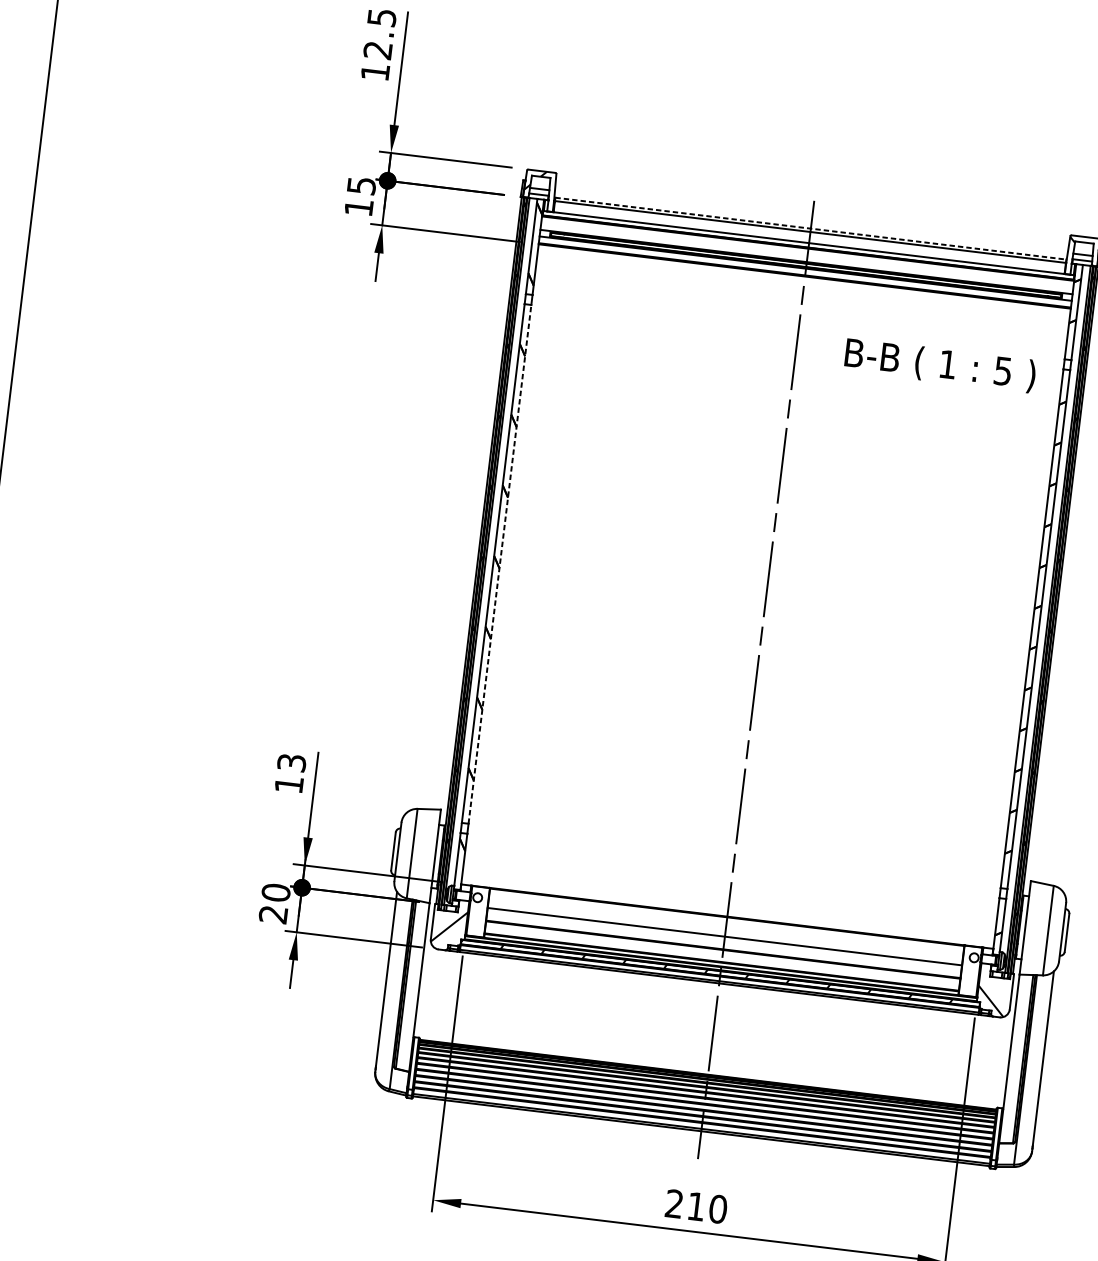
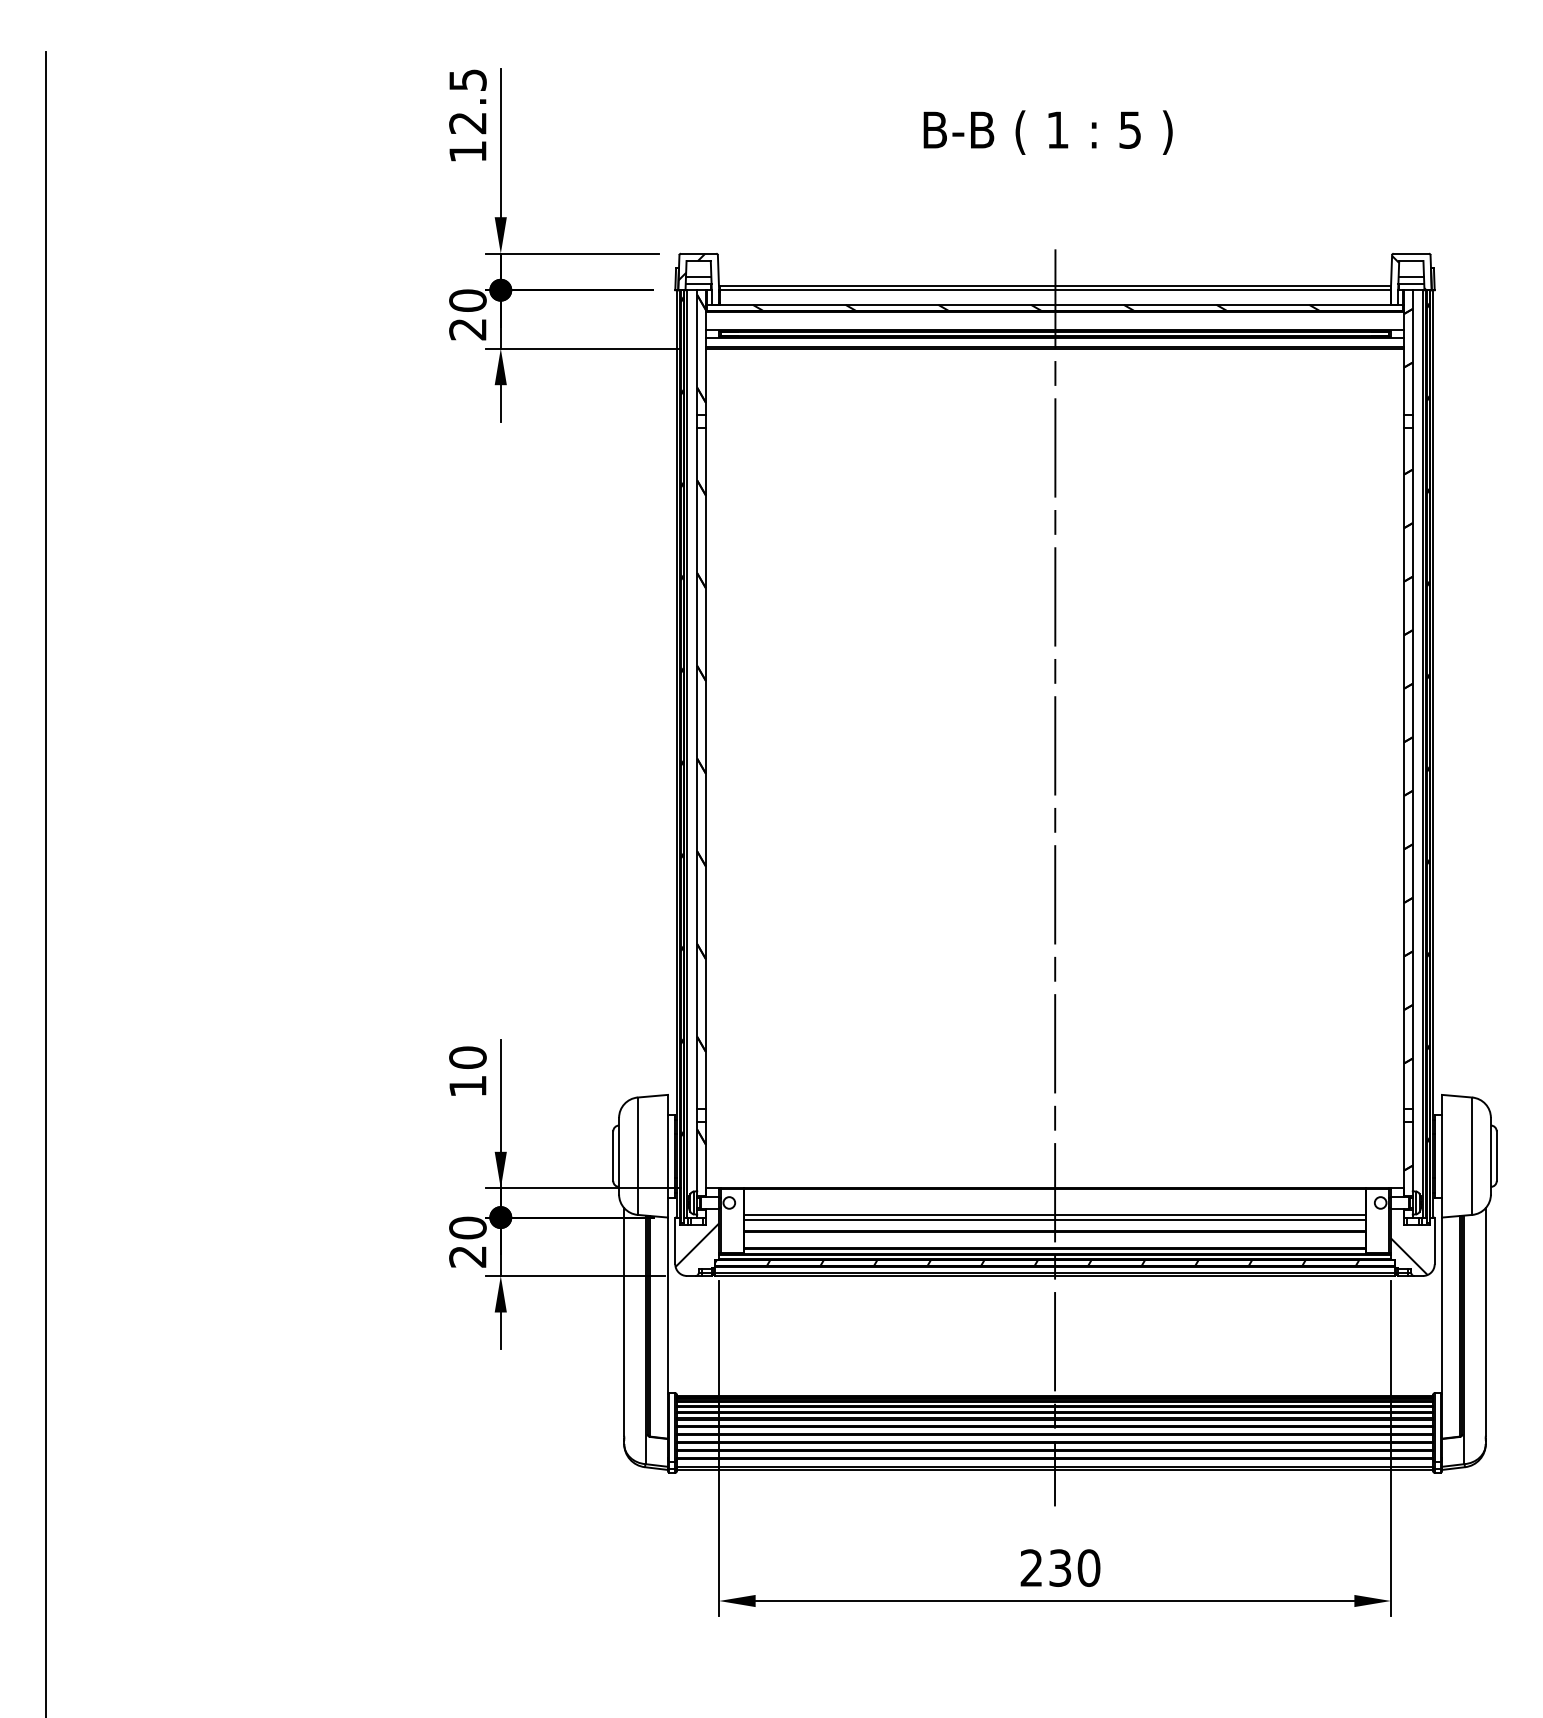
text: (360, 196) -> (467, 314), 15 -> 20
line: (810, 228) -> (1055, 285), dashed -> solid
hatch: (825, 247) -> (1077, 307), added
text: (939, 365) -> (1047, 132), moved
line: (499, 564) -> (705, 768), dashed -> solid
text: (291, 762) -> (467, 1057), 13 -> 10
line: (723, 941) -> (1054, 1220), added
text: (696, 1206) -> (1060, 1567), 210 -> 230

